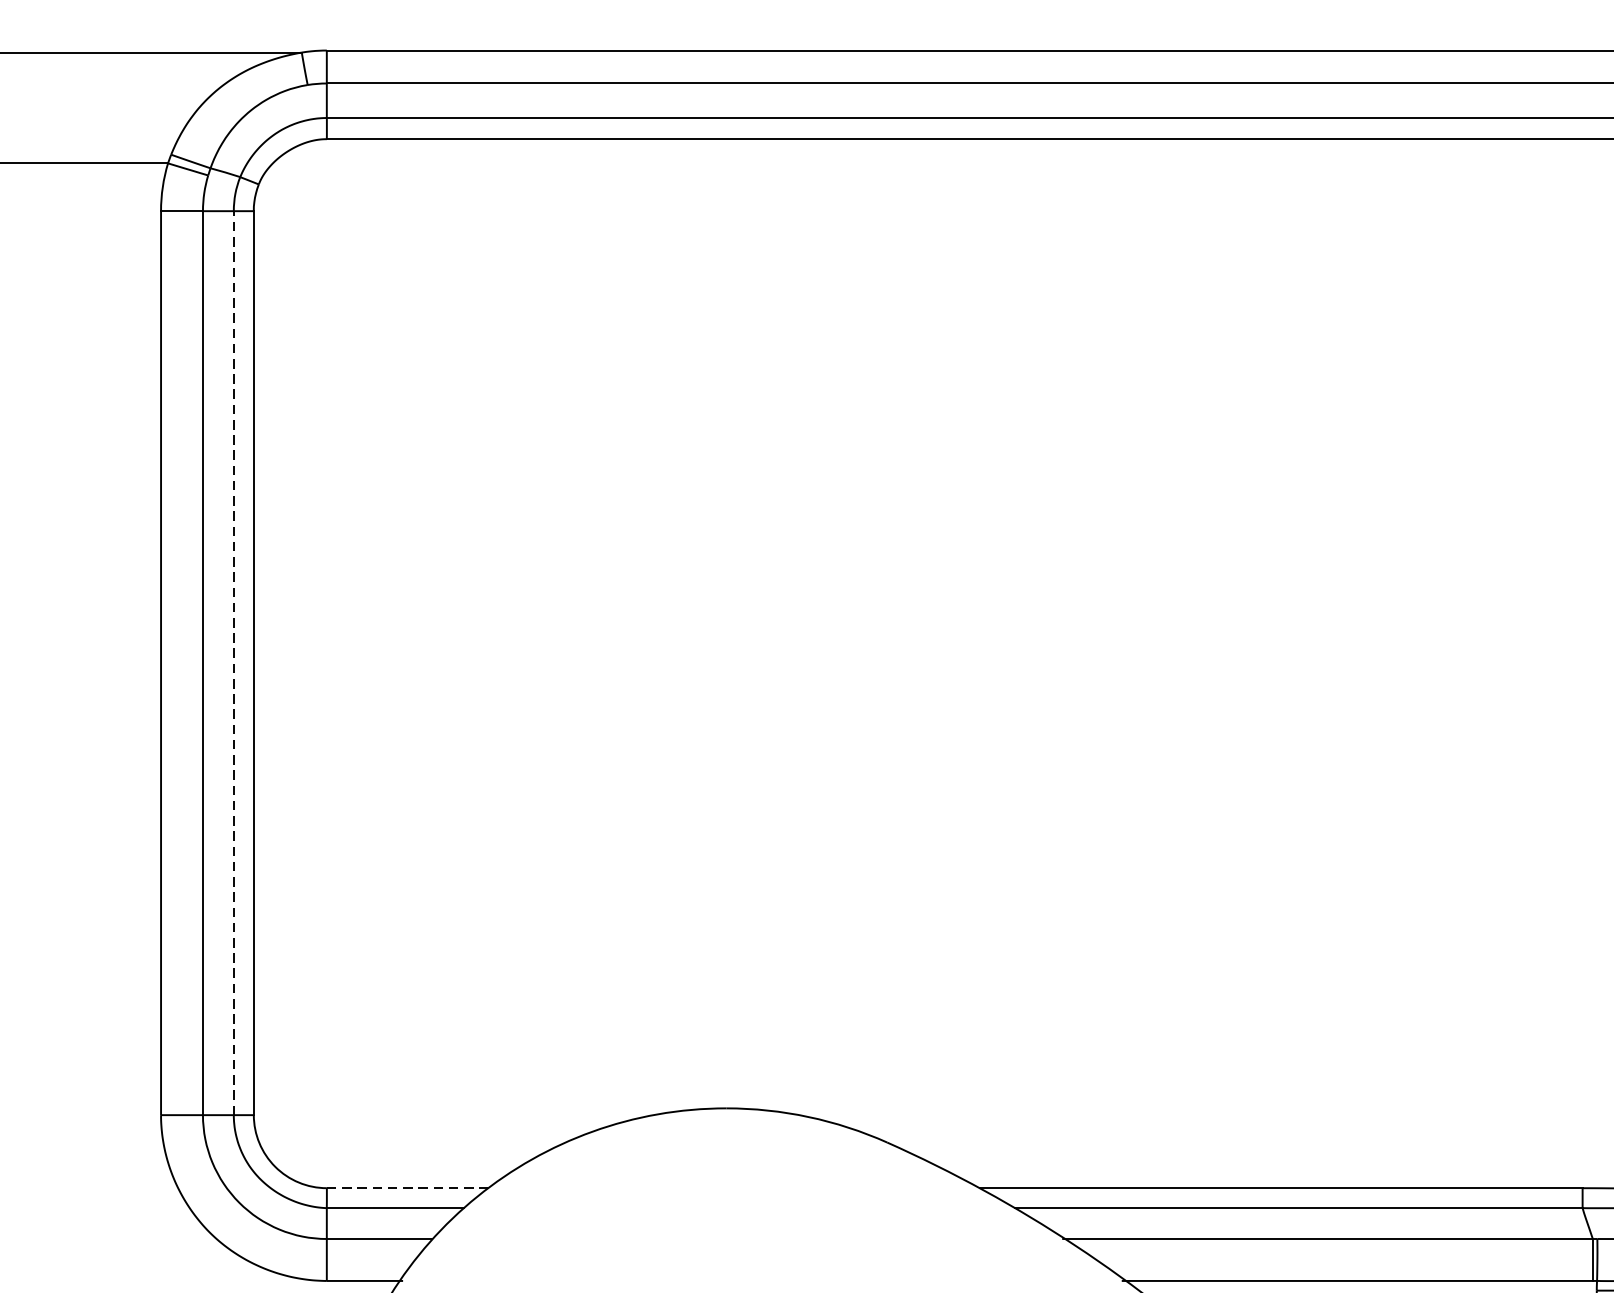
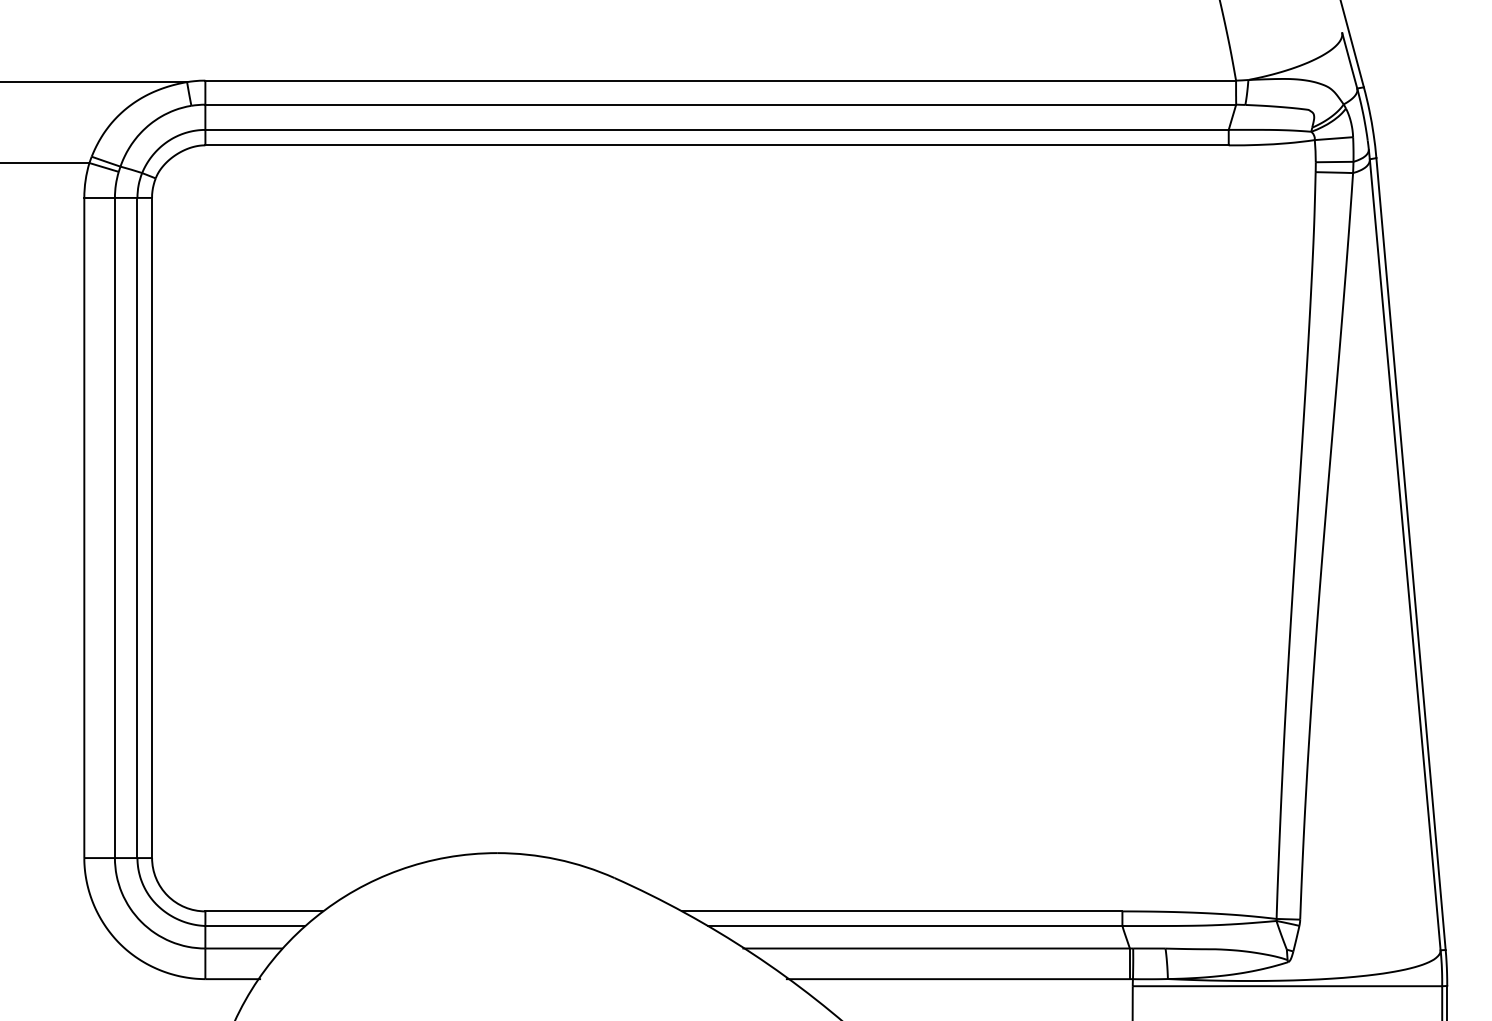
line: (233, 662) -> (137, 527), dashed -> solid
line: (407, 1188) -> (264, 911), dashed -> solid

